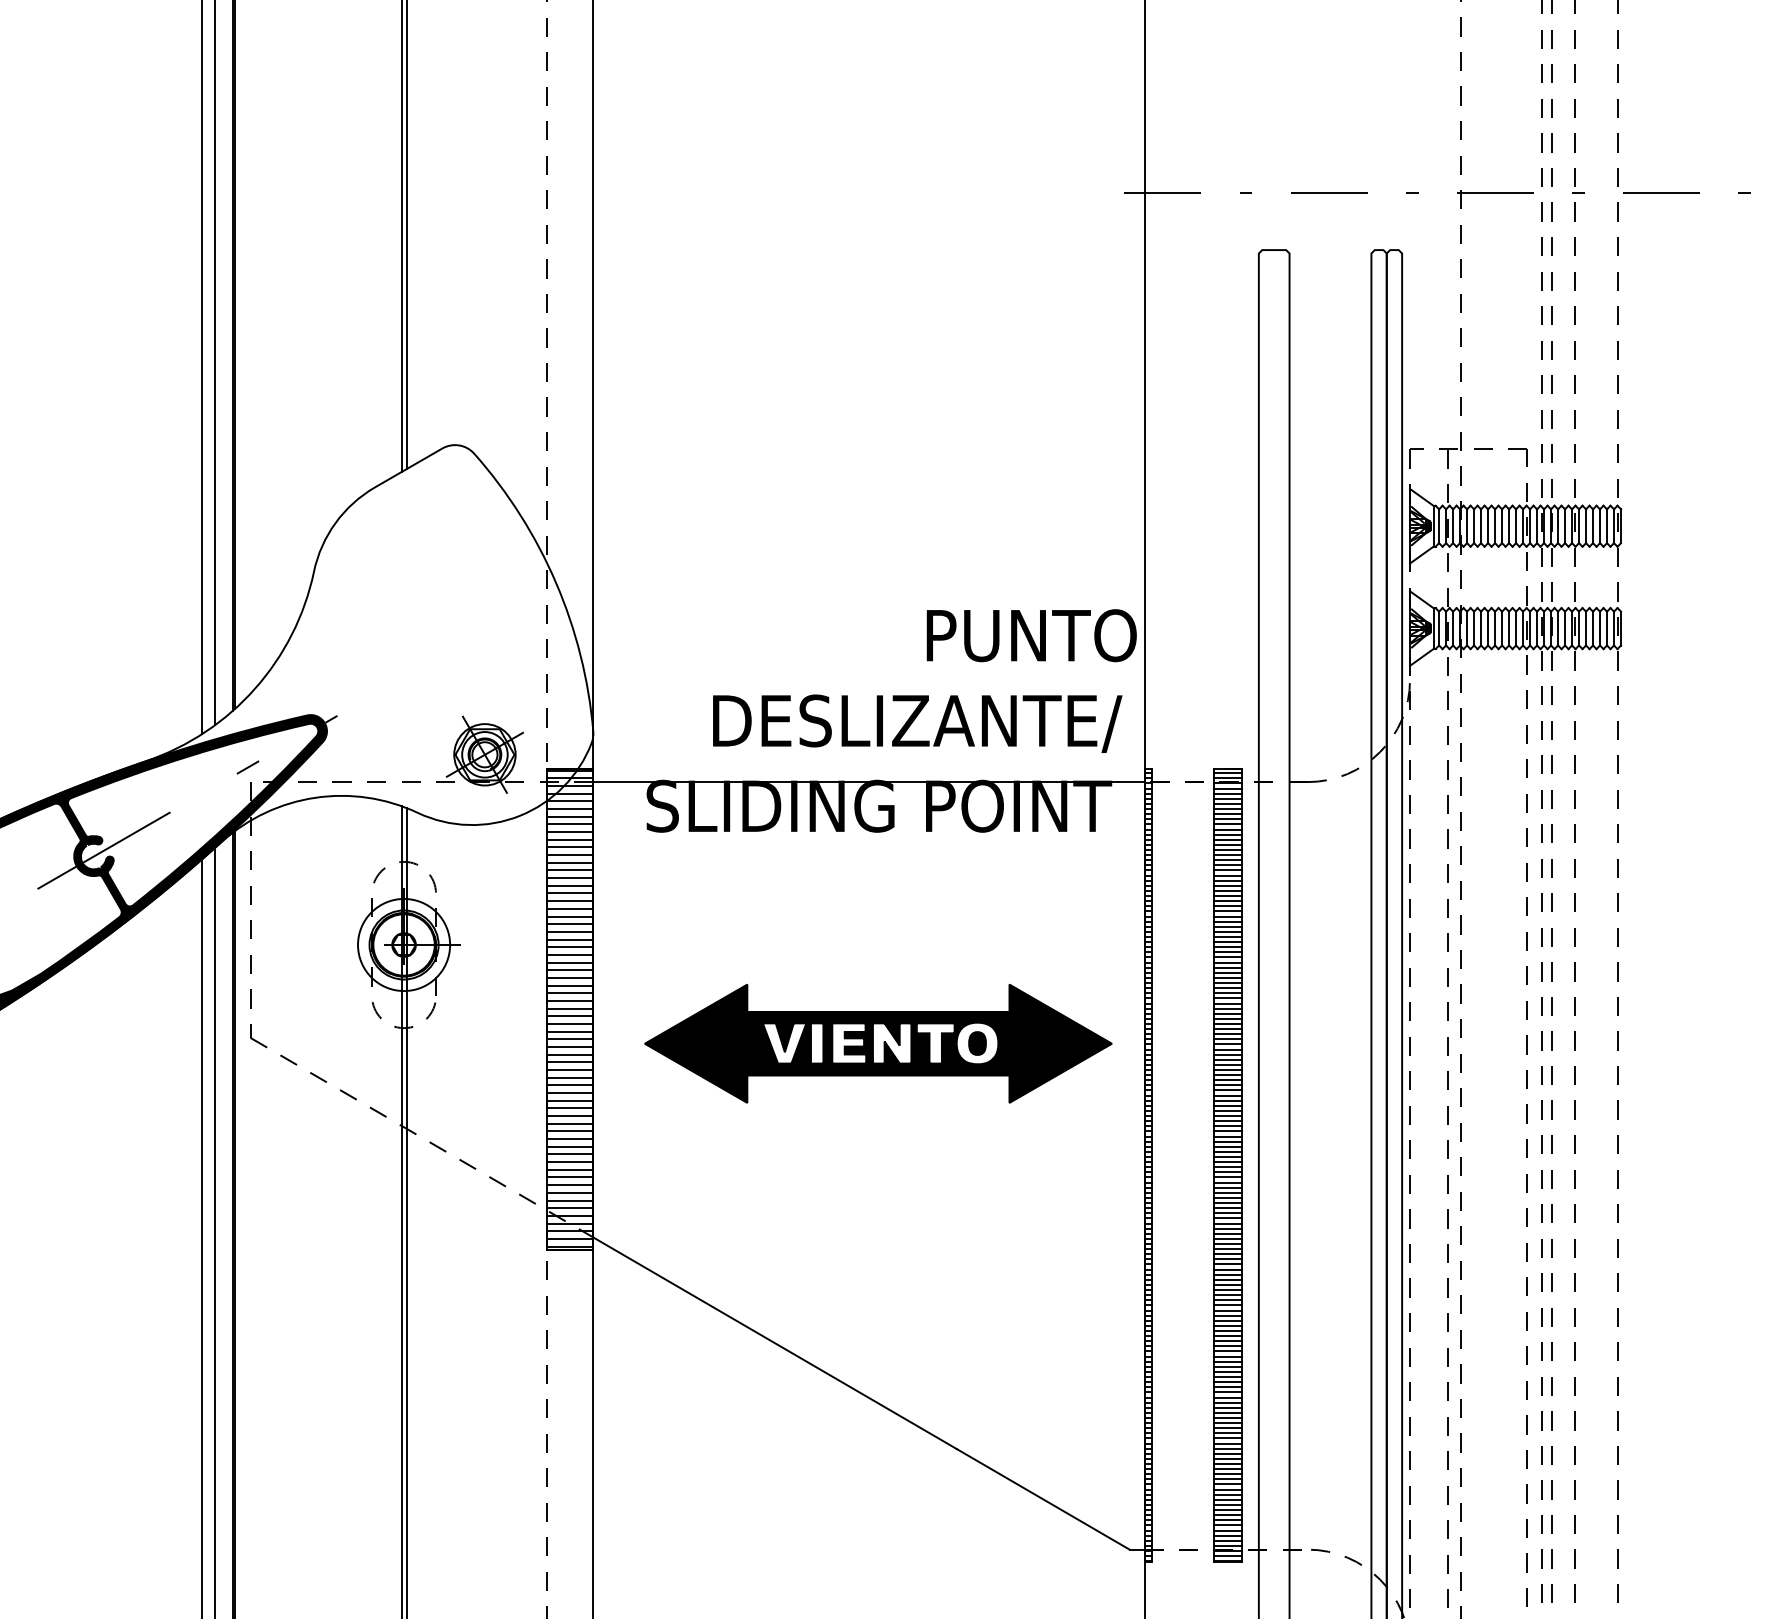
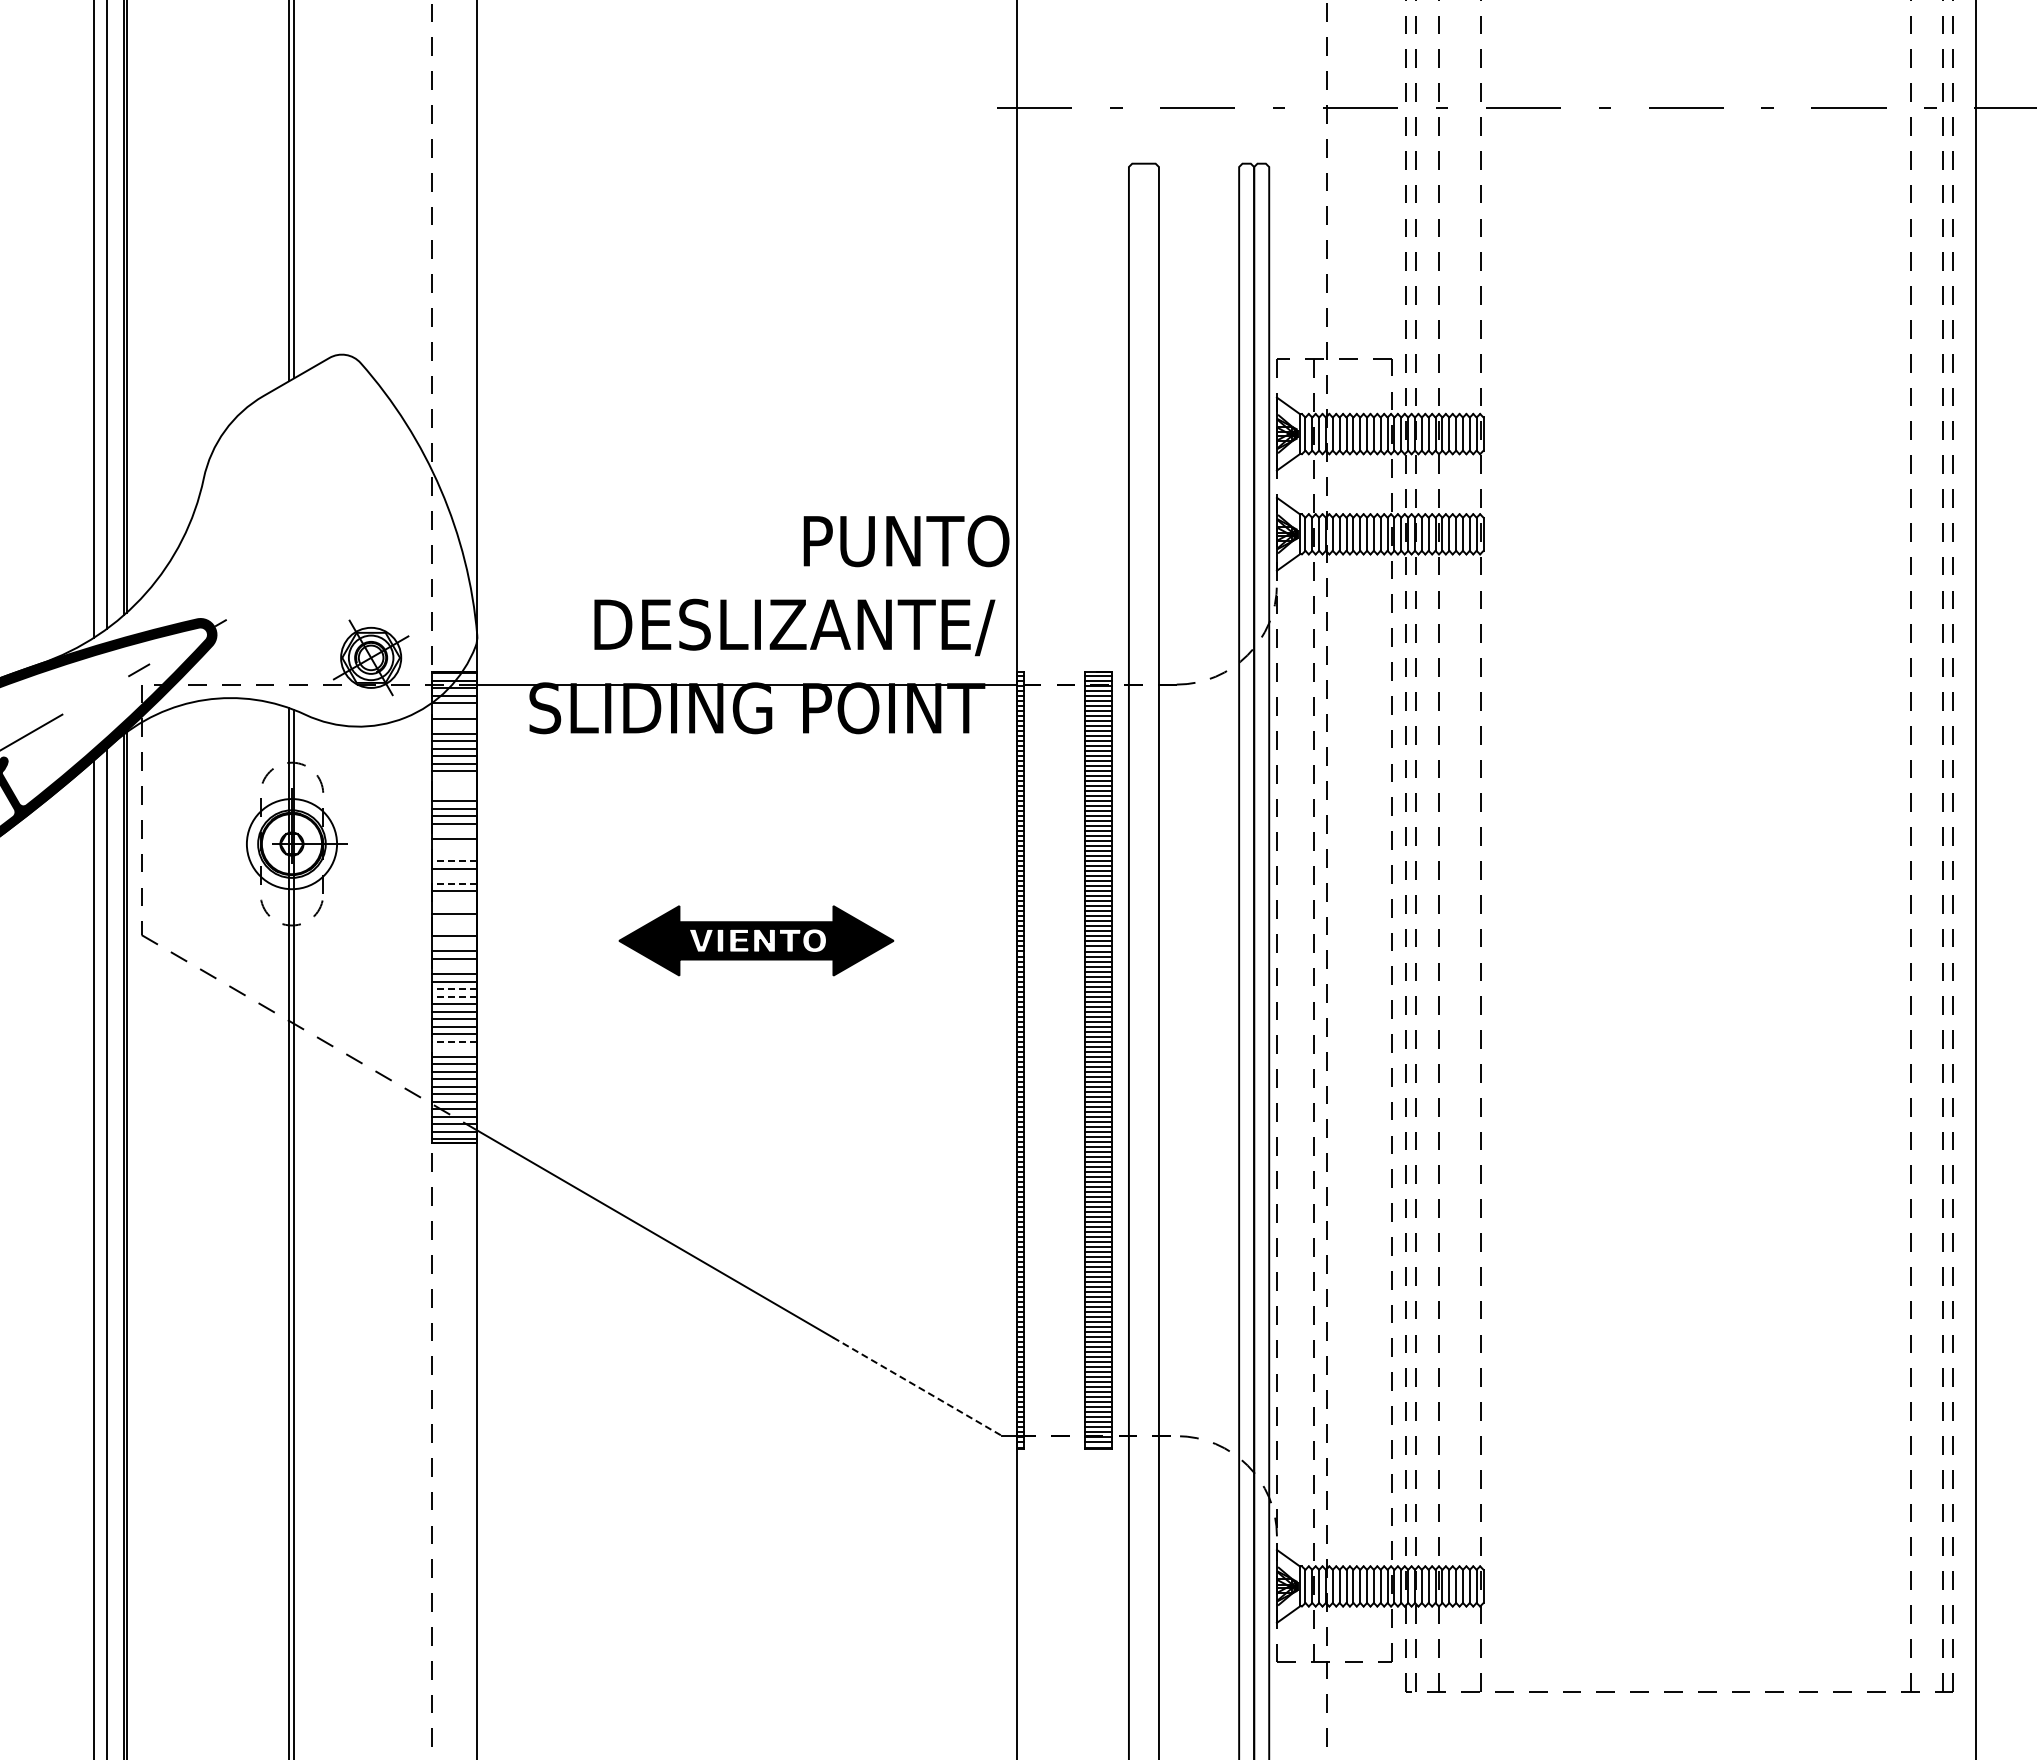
line: (570, 809) -> (454, 711), removed
line: (570, 824) -> (454, 726), removed
line: (570, 877) -> (454, 778), removed
line: (570, 886) -> (454, 786), removed
line: (570, 893) -> (454, 793), removed
line: (570, 932) -> (454, 831), removed
line: (570, 947) -> (454, 846), removed
line: (570, 954) -> (454, 853), removed
line: (570, 962) -> (454, 861), solid -> dashed
line: (570, 978) -> (454, 876), removed
line: (570, 985) -> (454, 883), solid -> dashed
line: (570, 1000) -> (454, 898), removed
line: (570, 1008) -> (454, 906), removed
line: (570, 1024) -> (454, 921), removed
line: (570, 1031) -> (454, 928), removed
part: (878, 1043) -> (756, 940), size x0.6
line: (570, 1046) -> (454, 943), removed
line: (570, 1069) -> (454, 966), removed
line: (570, 1093) -> (454, 989), solid -> dashed
line: (570, 1100) -> (454, 996), solid -> dashed
line: (570, 1146) -> (454, 1041), solid -> dashed
line: (570, 1154) -> (454, 1049), removed
line: (1042, 1498) -> (917, 1386), solid -> dashed

